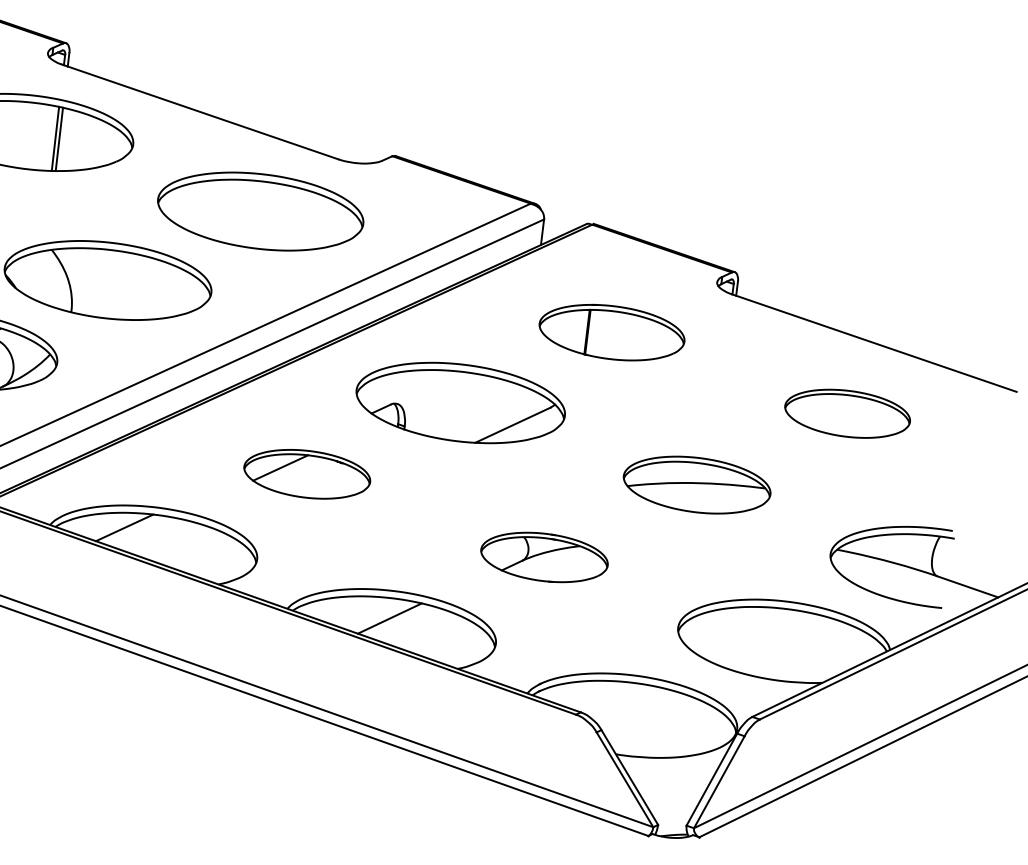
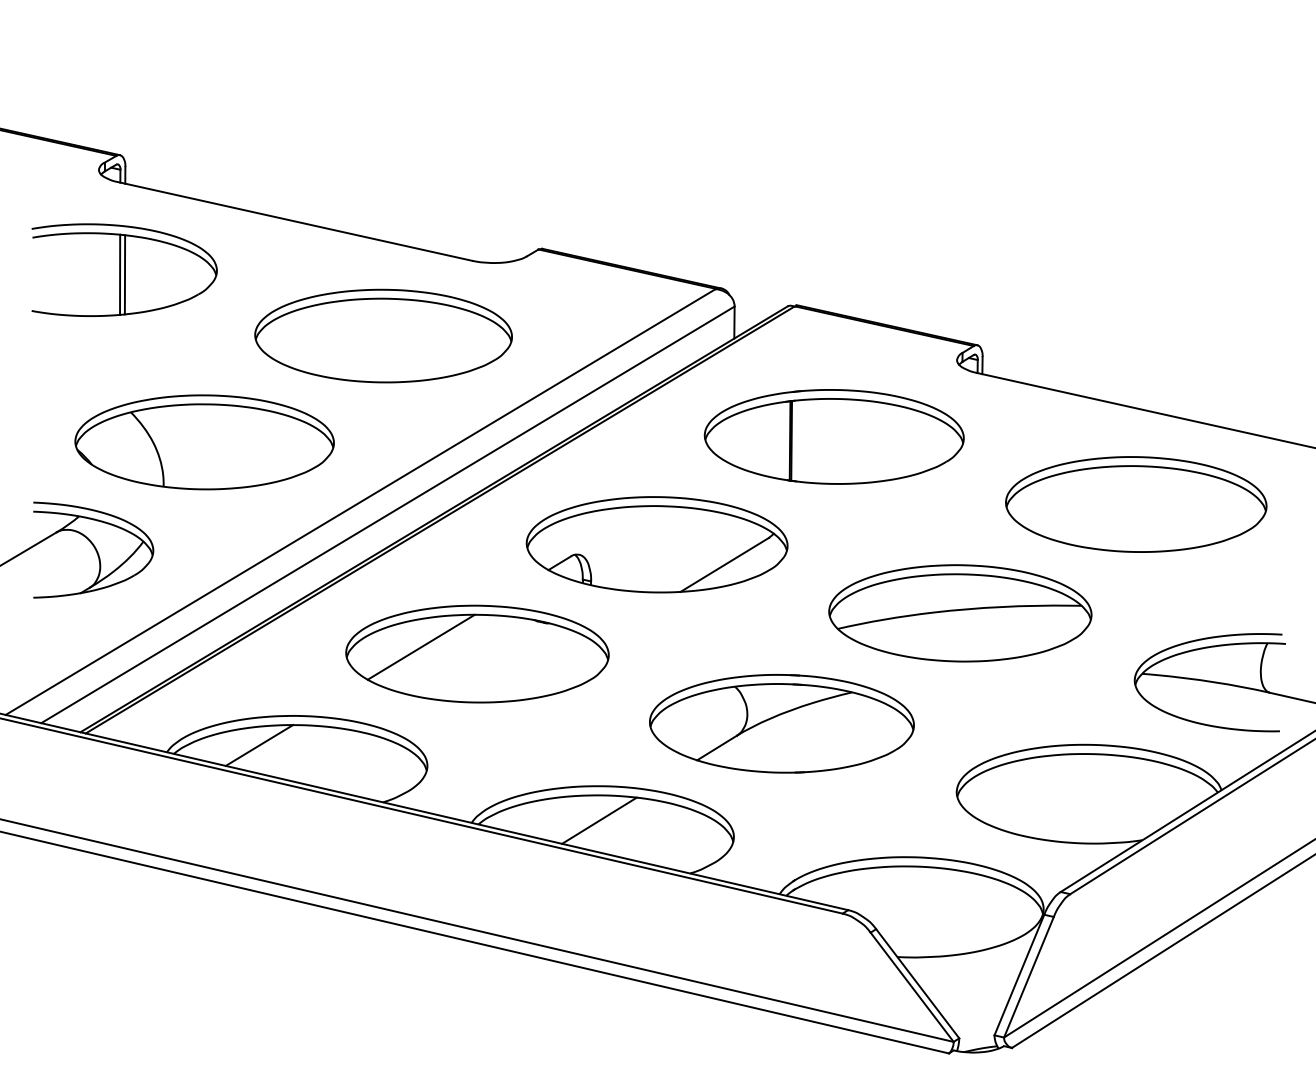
part: (611, 332) -> (833, 436), size x1.43
part: (847, 413) -> (1136, 504), size x1.67
part: (307, 473) -> (477, 653), size x1.67
part: (697, 485) -> (960, 613), size x1.43
part: (544, 557) -> (781, 723), size x1.67

